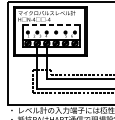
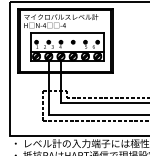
line: (51, 24) -> (67, 32), dashed -> solid

